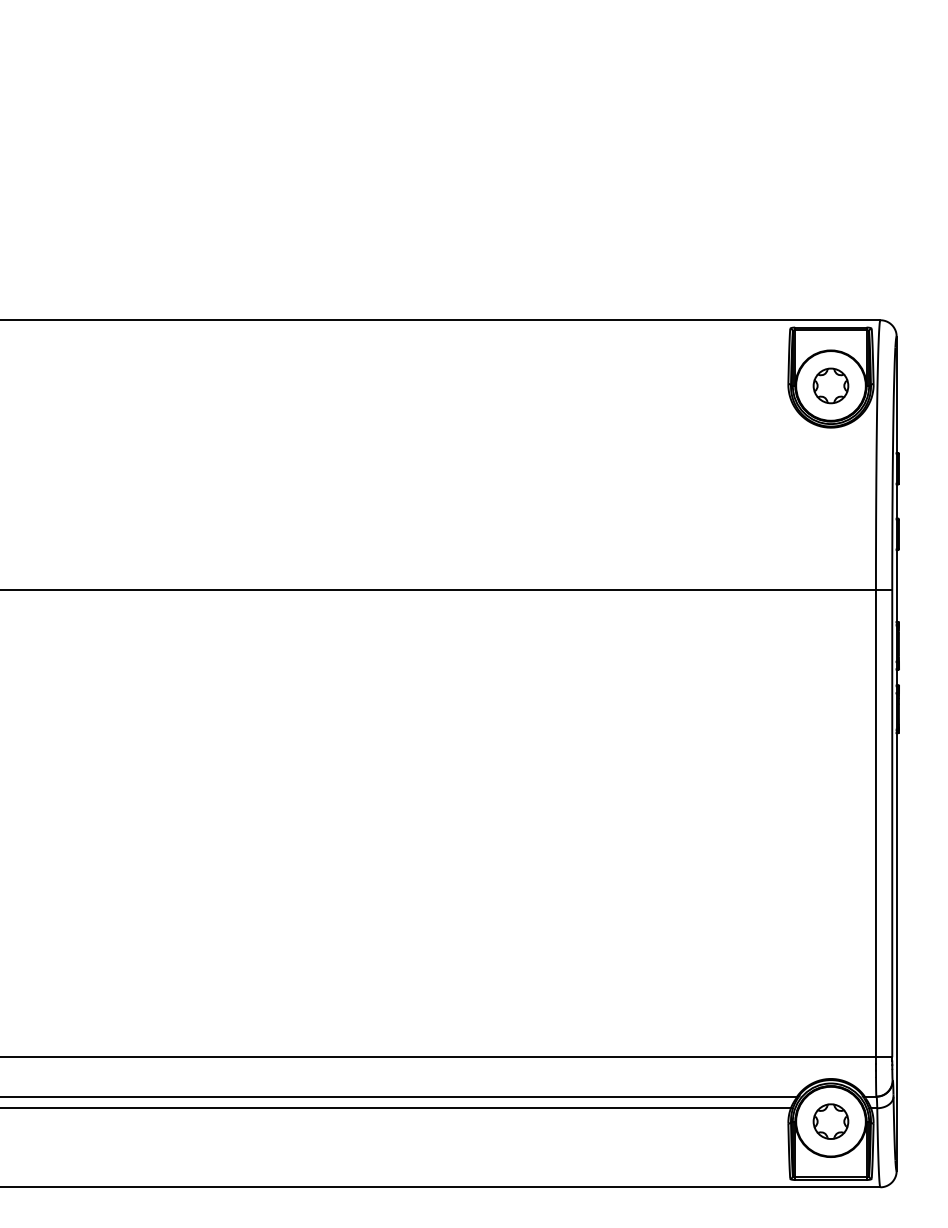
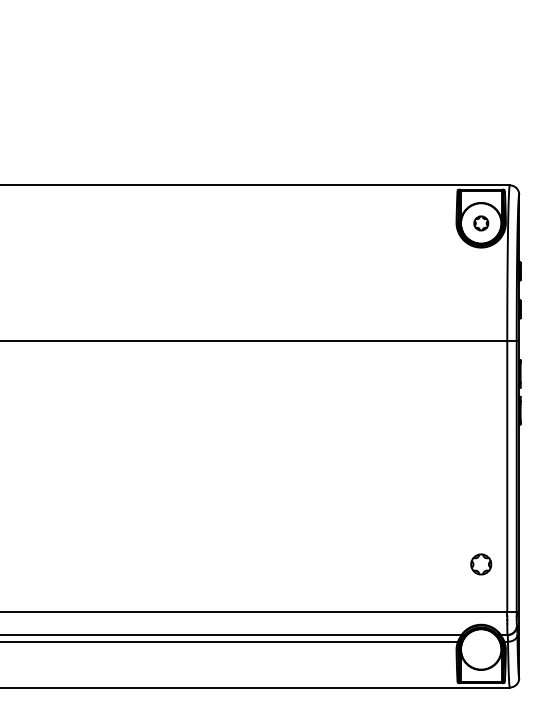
part: (831, 386) -> (481, 223), size x0.7
part: (831, 1121) -> (481, 564), moved

